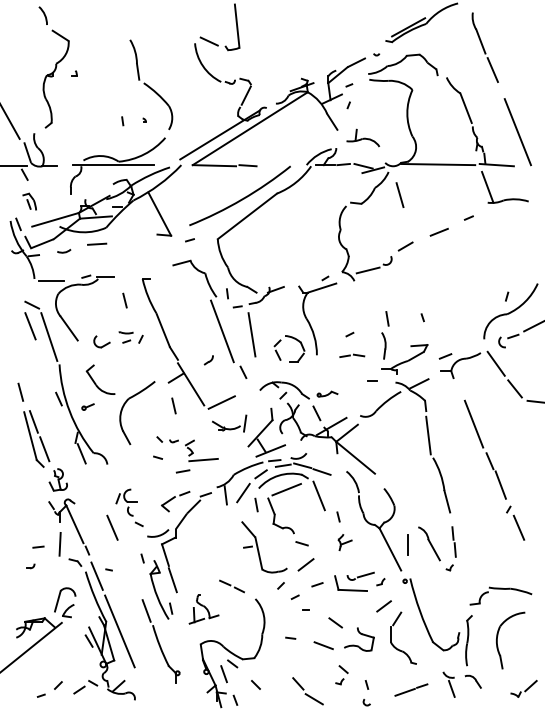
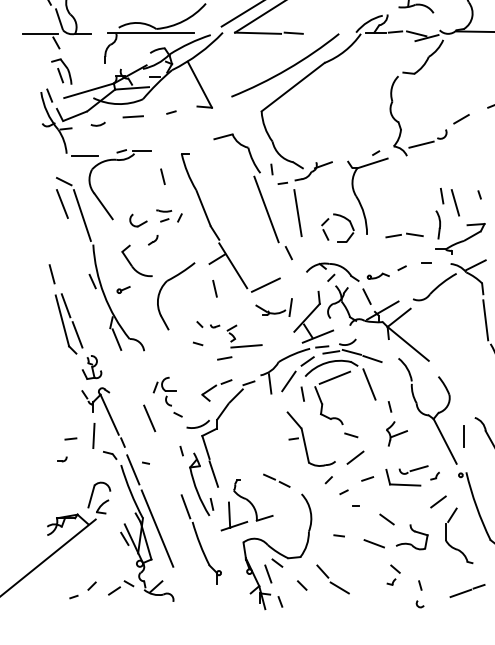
line: (399, 194) -> (454, 202), moved
part: (29, 201) -> (61, 71), size x1.43
line: (189, 240) -> (170, 112), moved
line: (349, 334) -> (401, 268), moved
part: (352, 355) -> (404, 235), size x1.43
part: (208, 360) -> (152, 240), moved
part: (344, 542) -> (396, 434), size x1.43
part: (203, 609) -> (246, 505), size x1.67
part: (307, 691) -> (332, 579), moved

